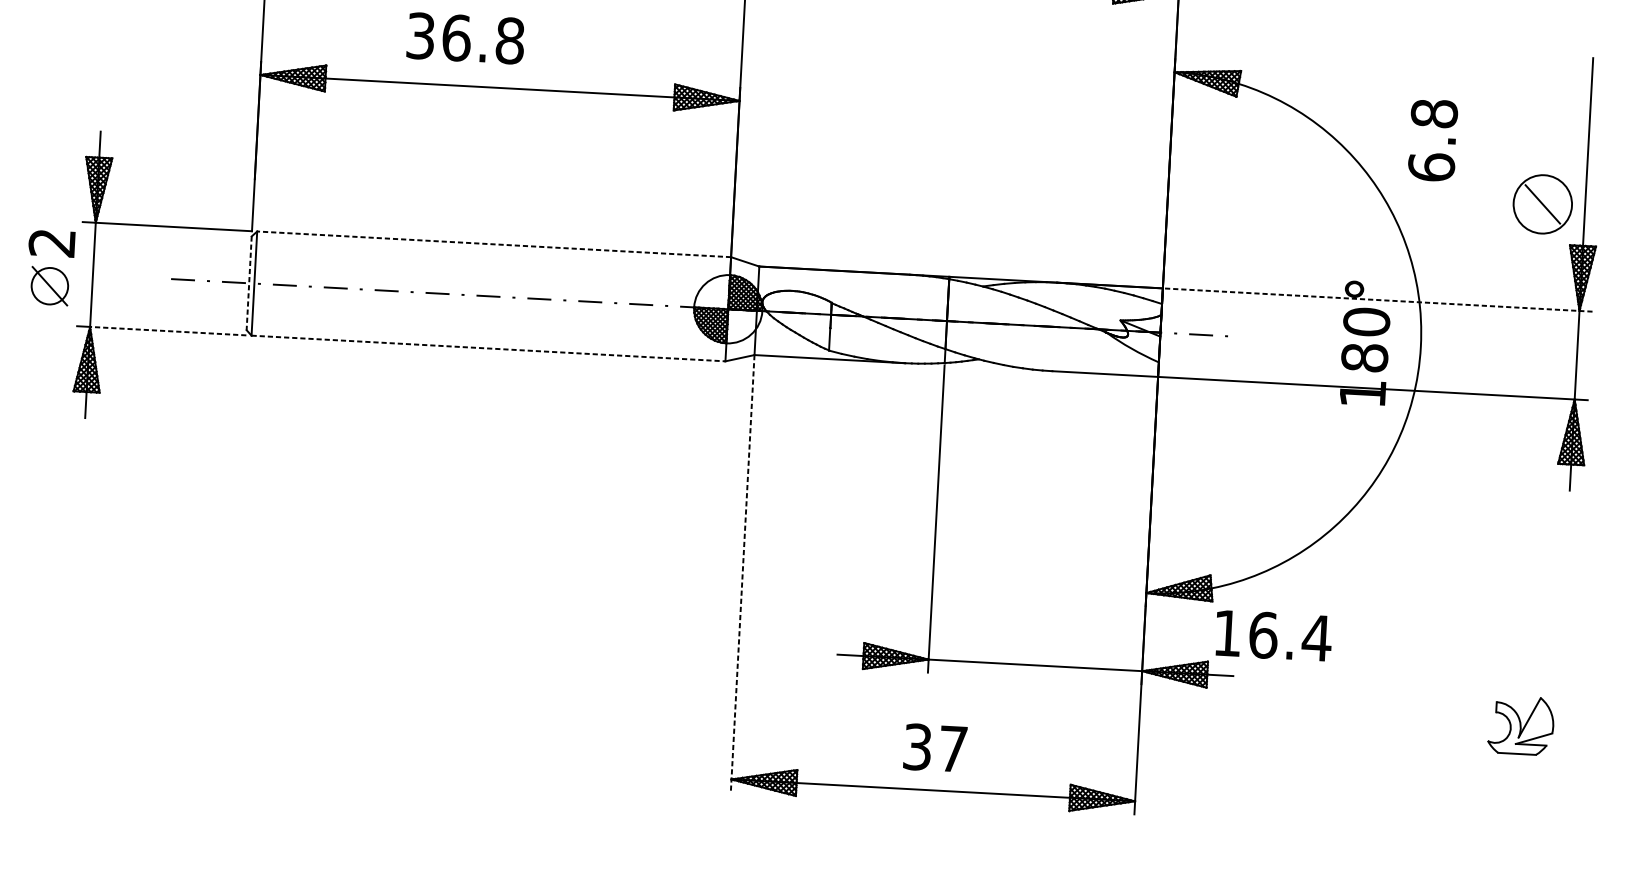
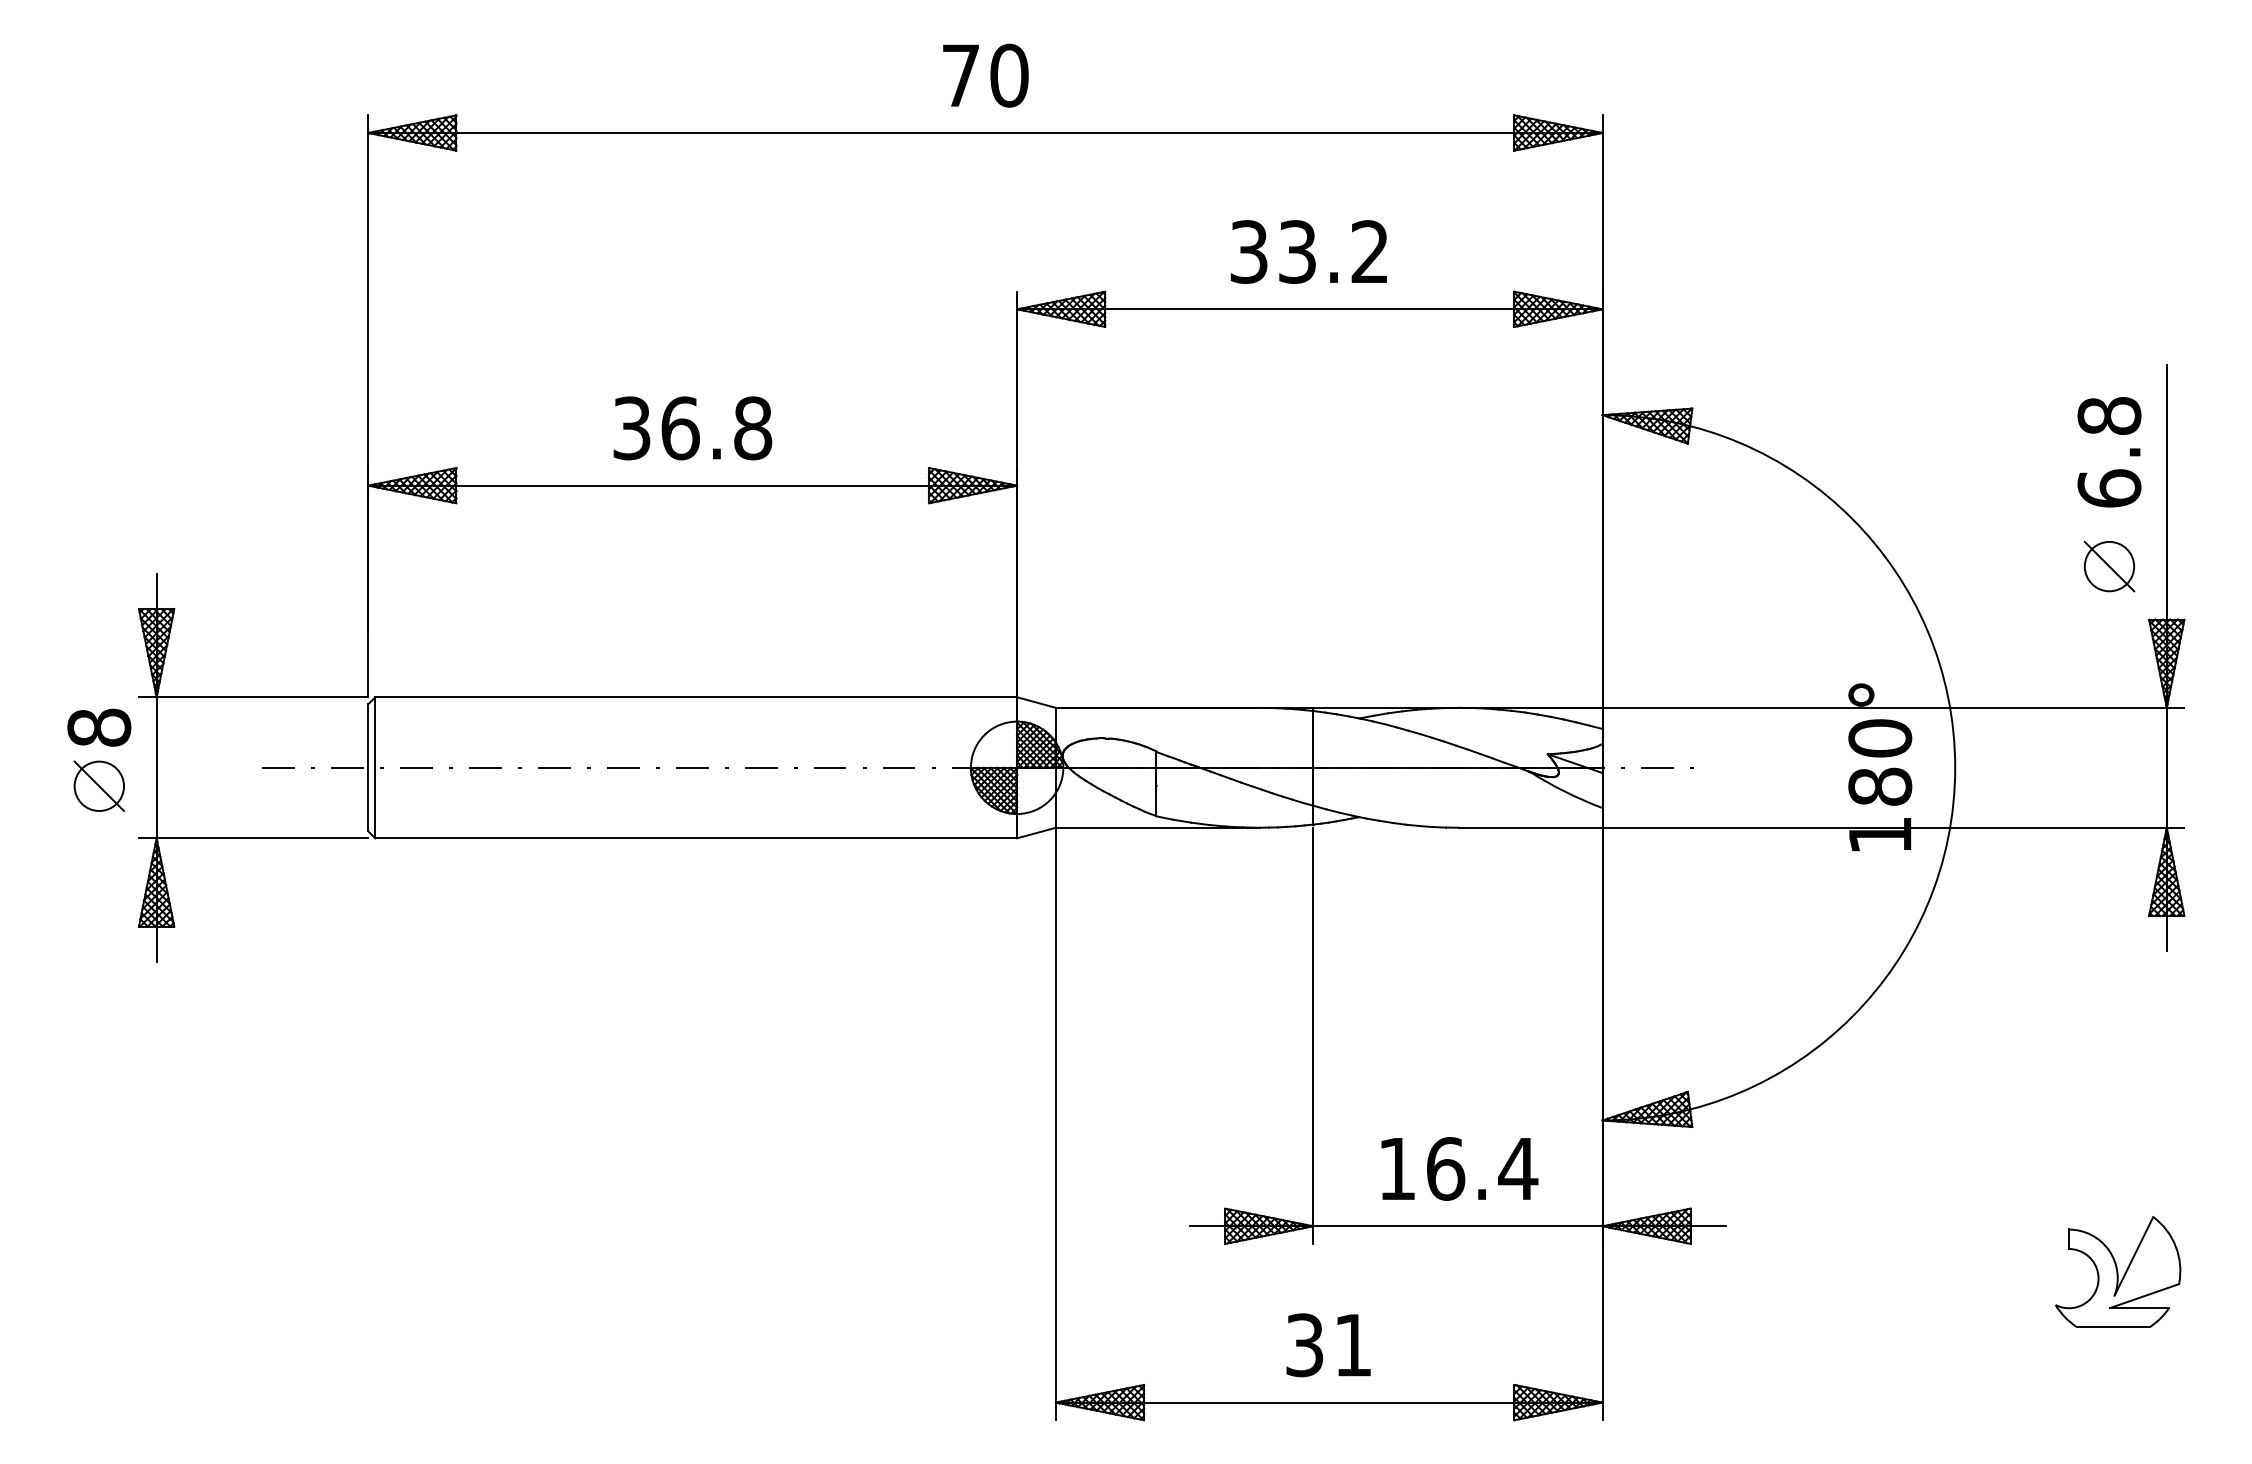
text: (465, 38) -> (692, 428), moved
text: (1432, 140) -> (2109, 452), moved
circle: (1542, 204) -> (2109, 566), size x0.62
text: (52, 242) -> (99, 727), 2 -> 8
line: (494, 244) -> (696, 697), dashed -> solid
line: (249, 283) -> (368, 768), dashed -> solid
line: (1377, 299) -> (1893, 707), dashed -> solid
line: (168, 331) -> (262, 838), dashed -> solid
line: (488, 348) -> (696, 838), dashed -> solid
line: (742, 574) -> (1055, 1124), dashed -> solid
text: (1273, 635) -> (1459, 1168), moved
part: (1521, 725) -> (2118, 1271), size x1.43
text: (953, 749) -> (1353, 1345), 37 -> 31

